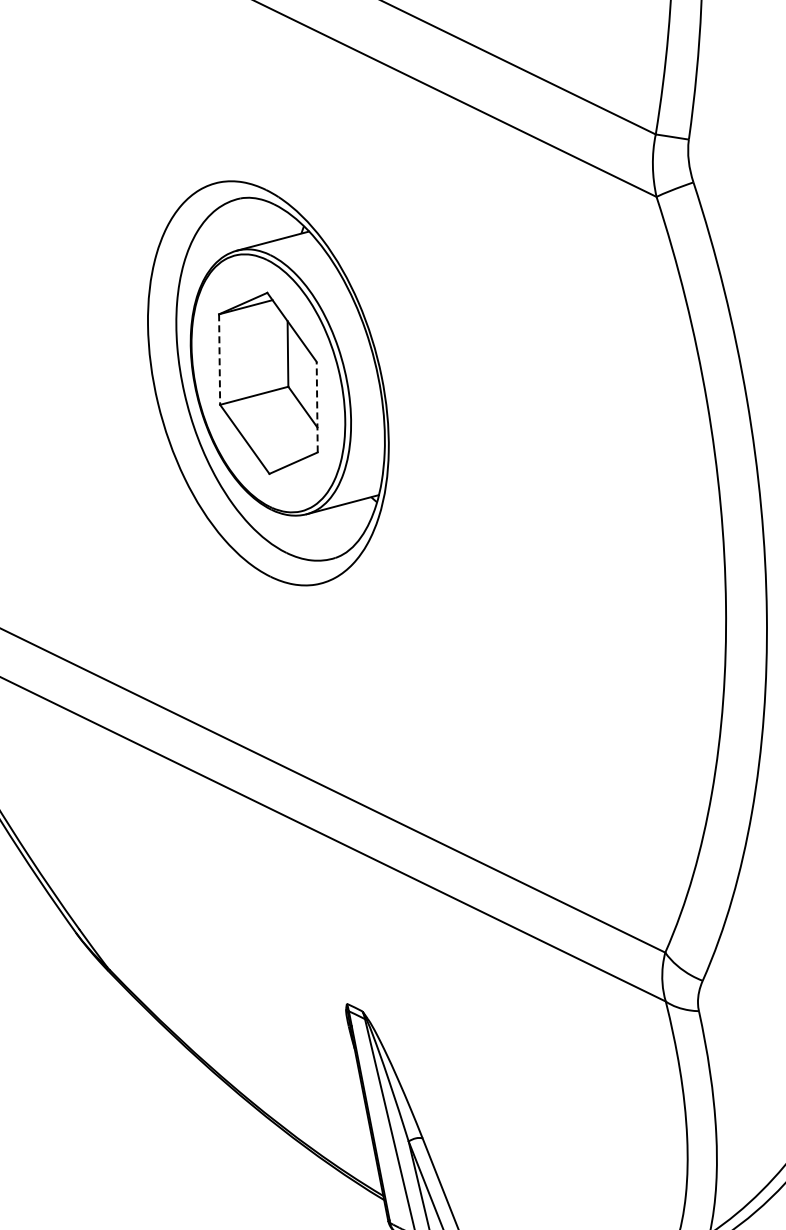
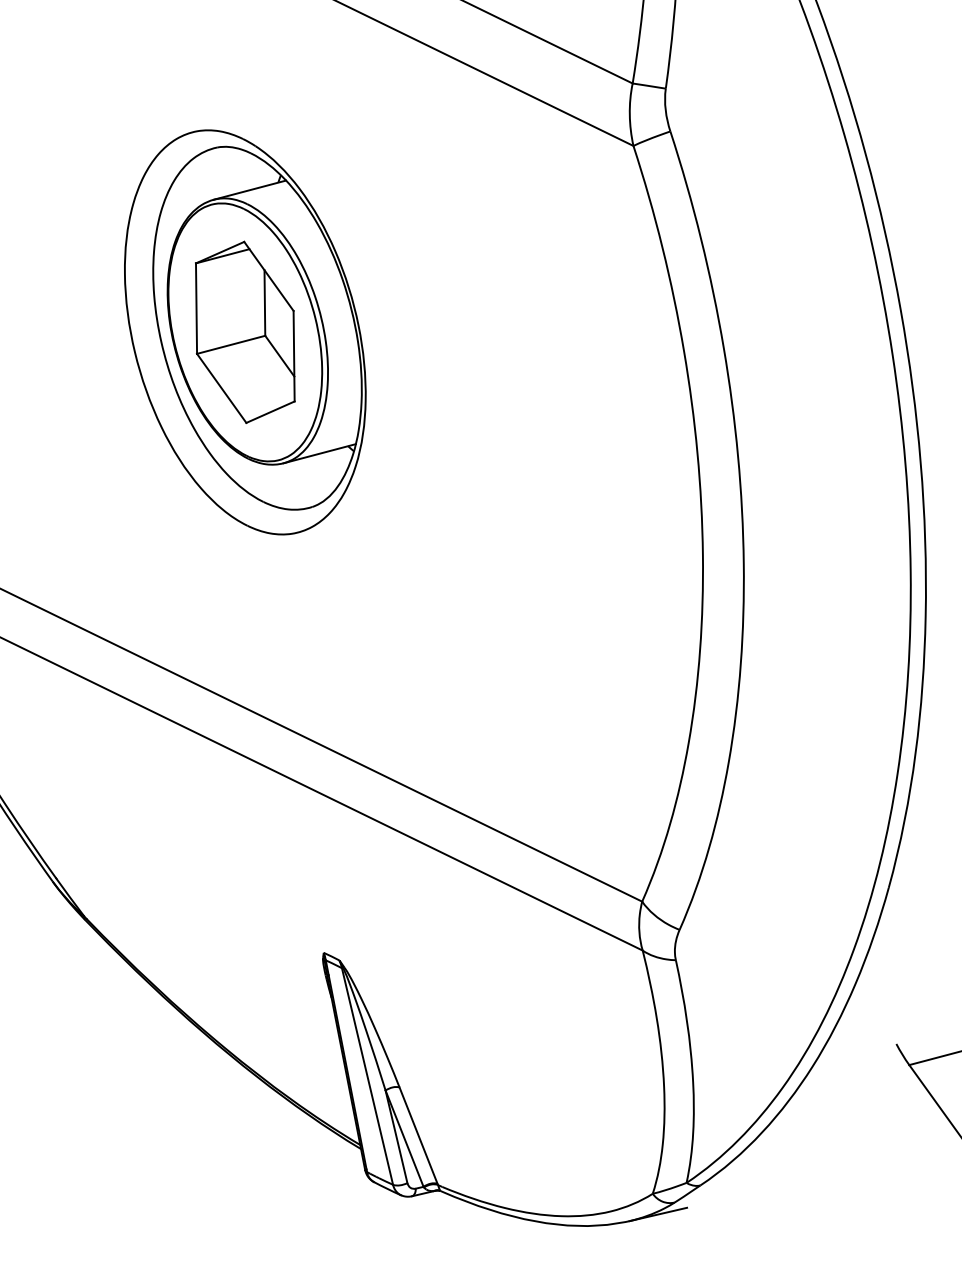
line: (219, 360) -> (196, 309), dashed -> solid
line: (317, 406) -> (294, 355), dashed -> solid

